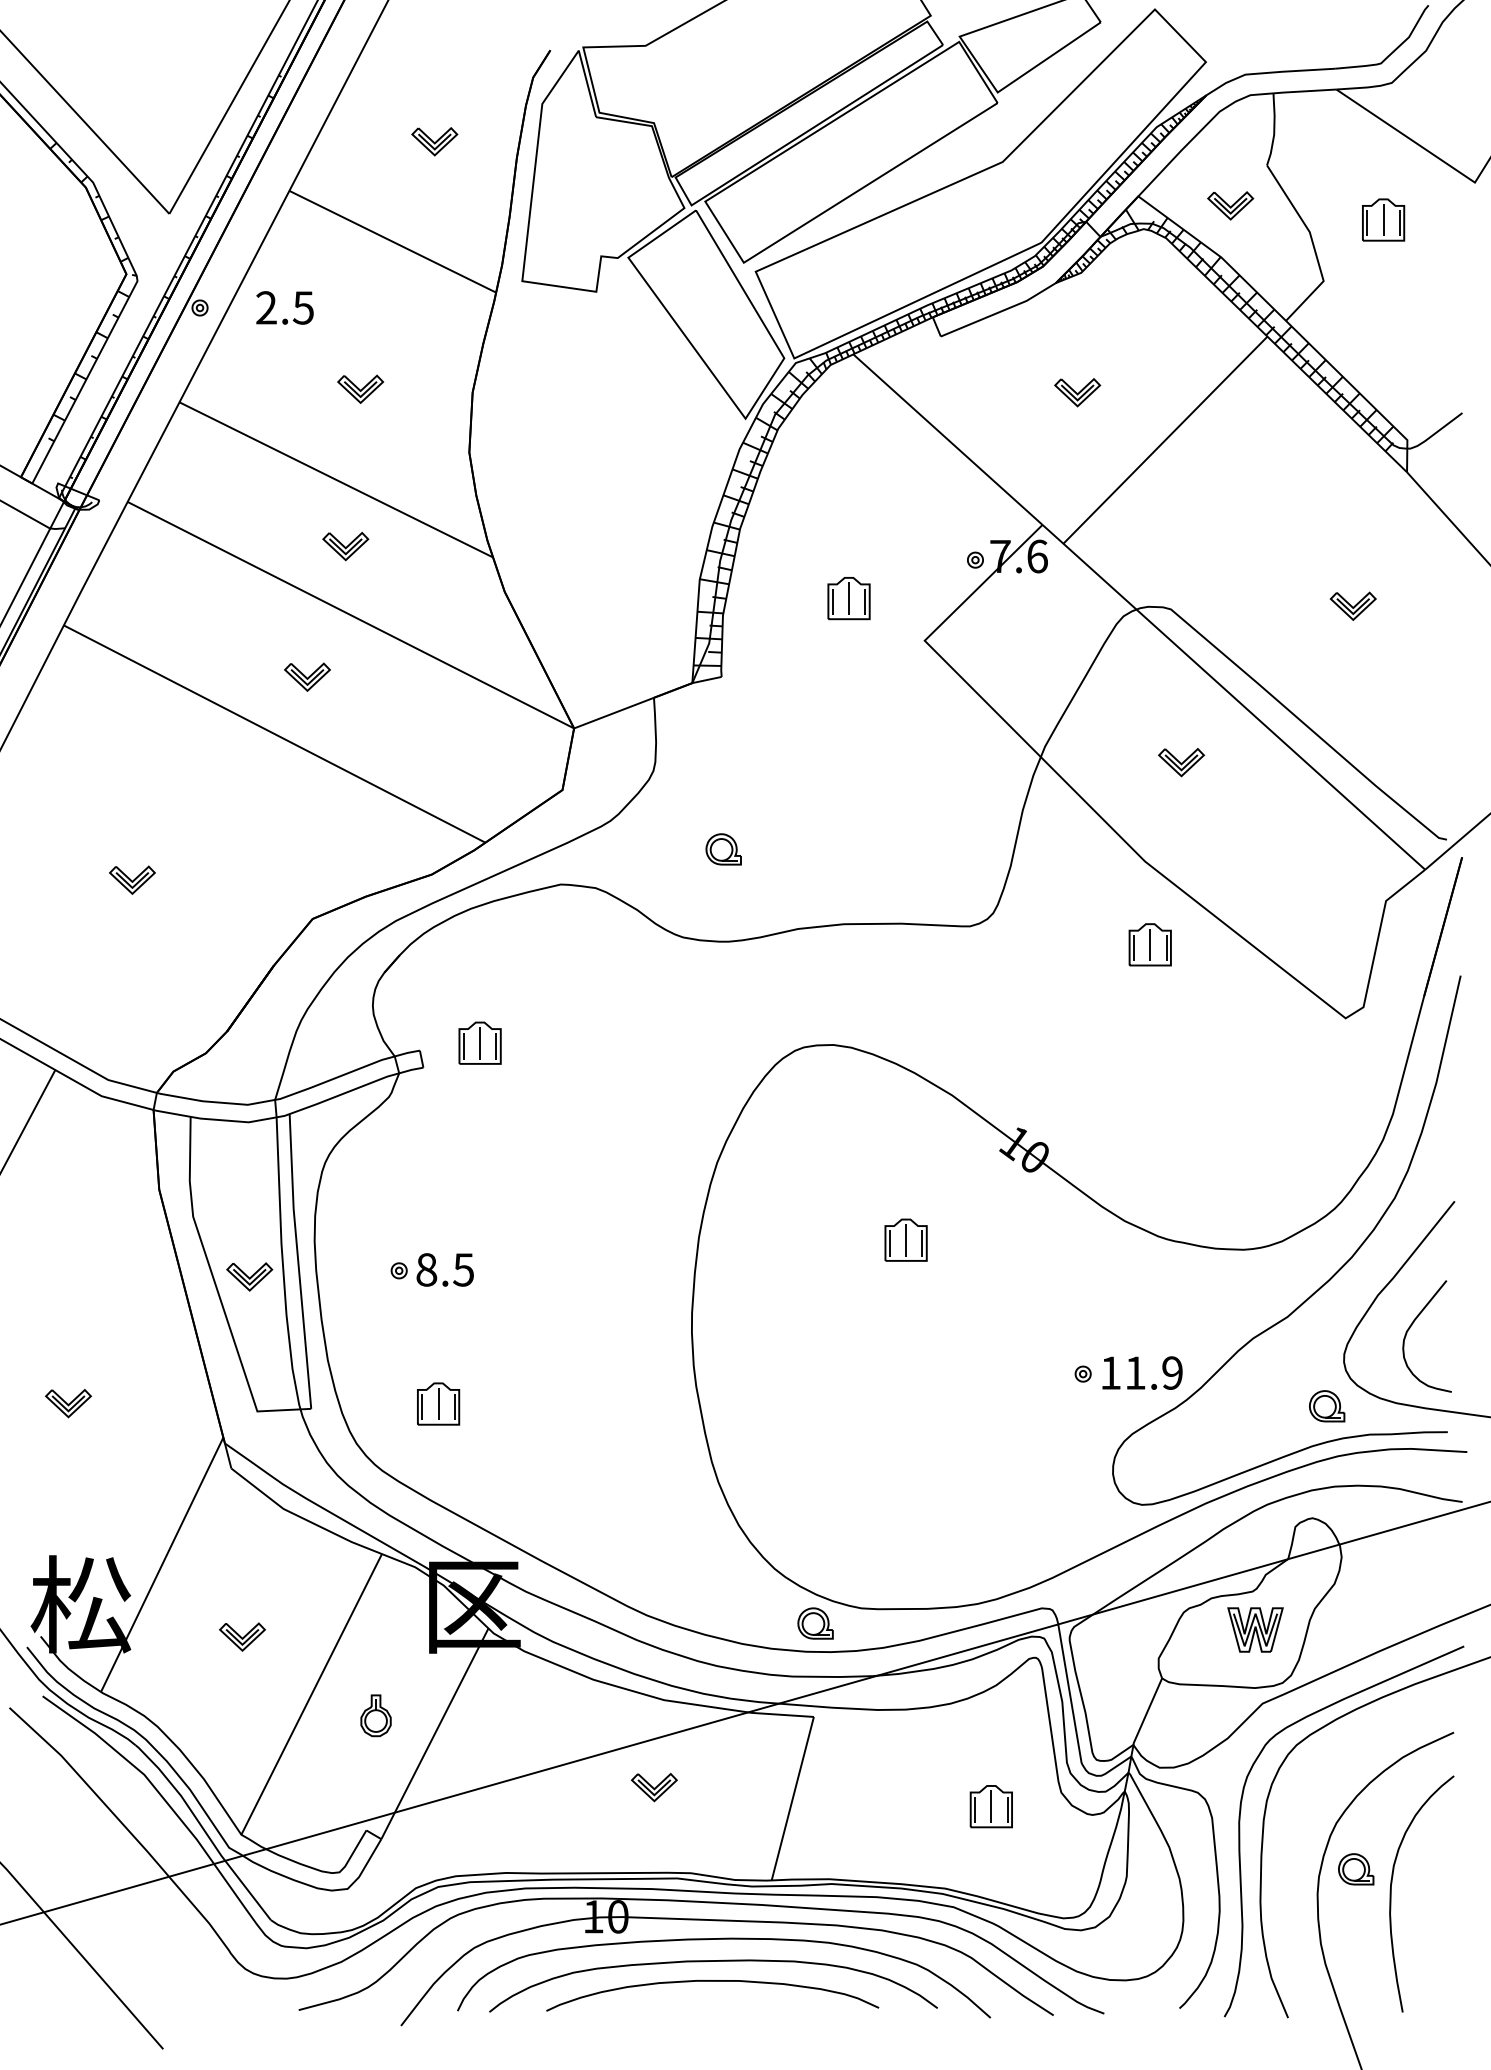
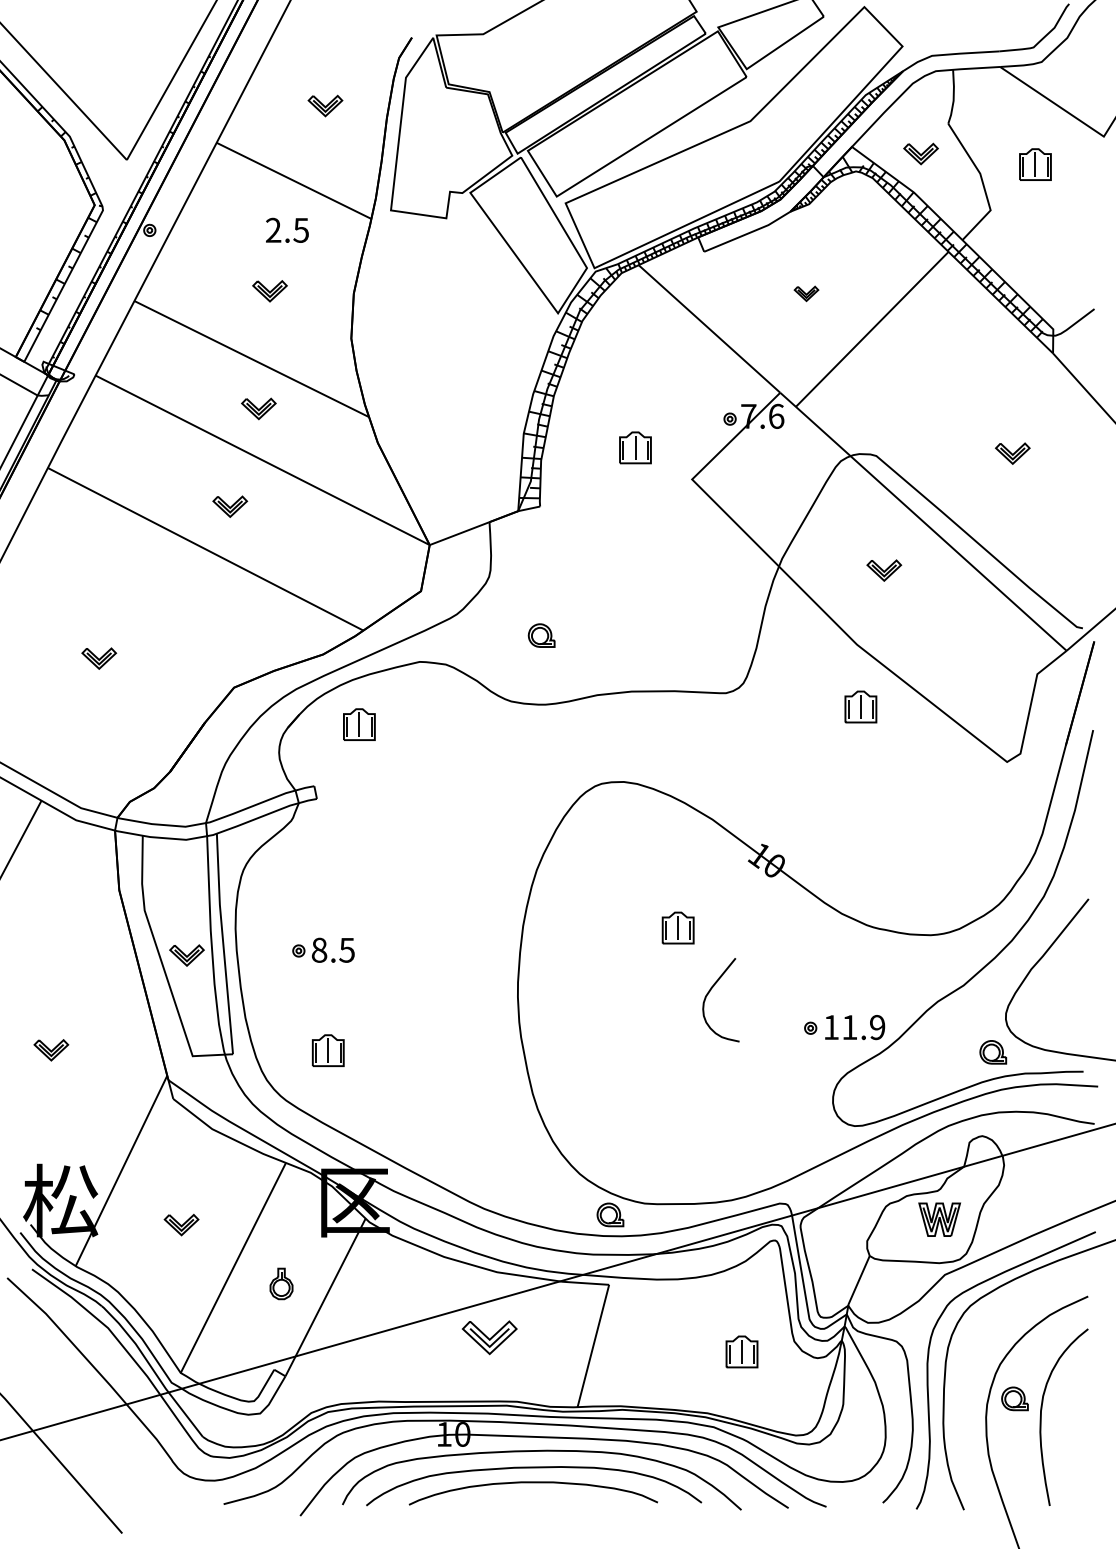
text: (285, 306) -> (287, 229), moved
part: (1077, 392) -> (806, 293), size x0.7
part: (480, 1043) -> (359, 724), moved
curve: (1411, 1327) -> (709, 993), moved
part: (653, 1787) -> (489, 1337), size x1.6

